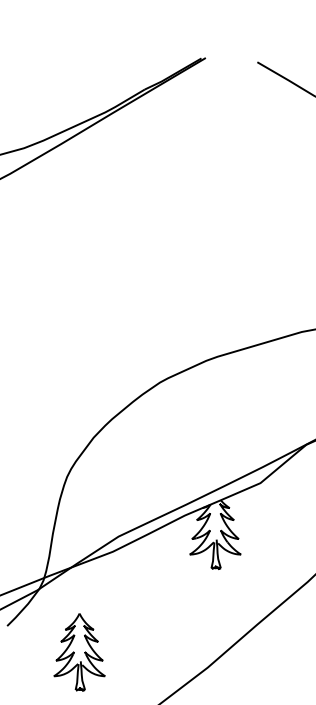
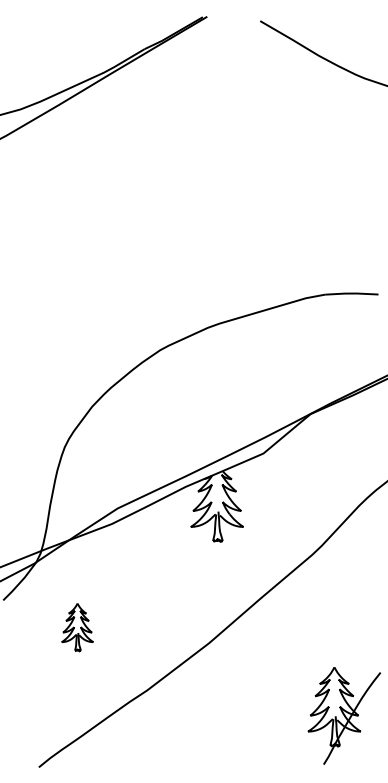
part: (79, 652) -> (77, 627), size x0.6

